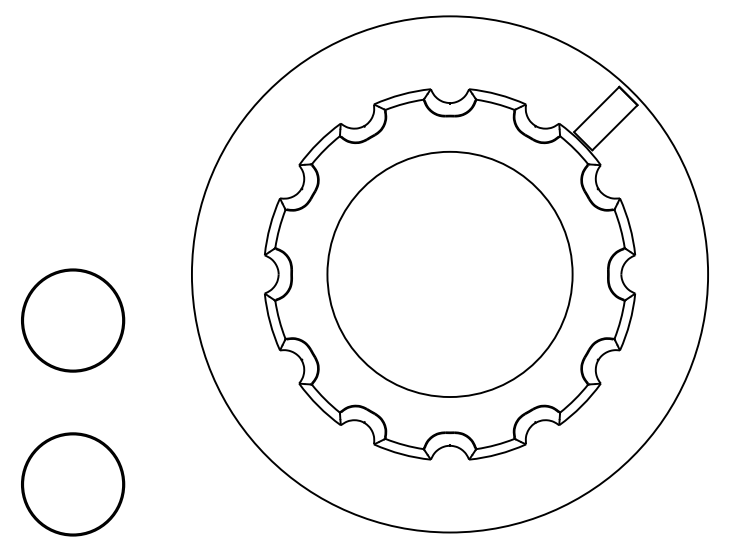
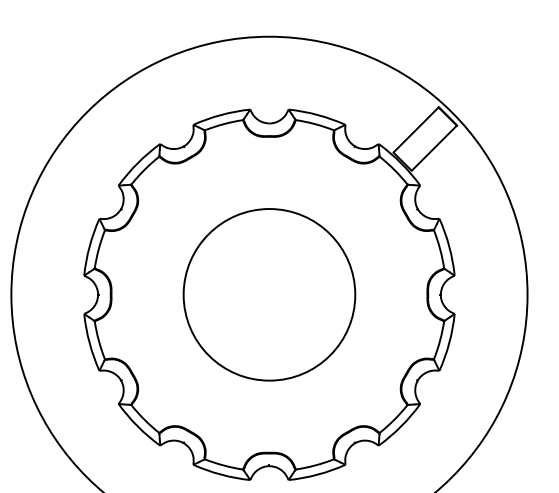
circle: (449, 274) -> (268, 294), size x0.7

